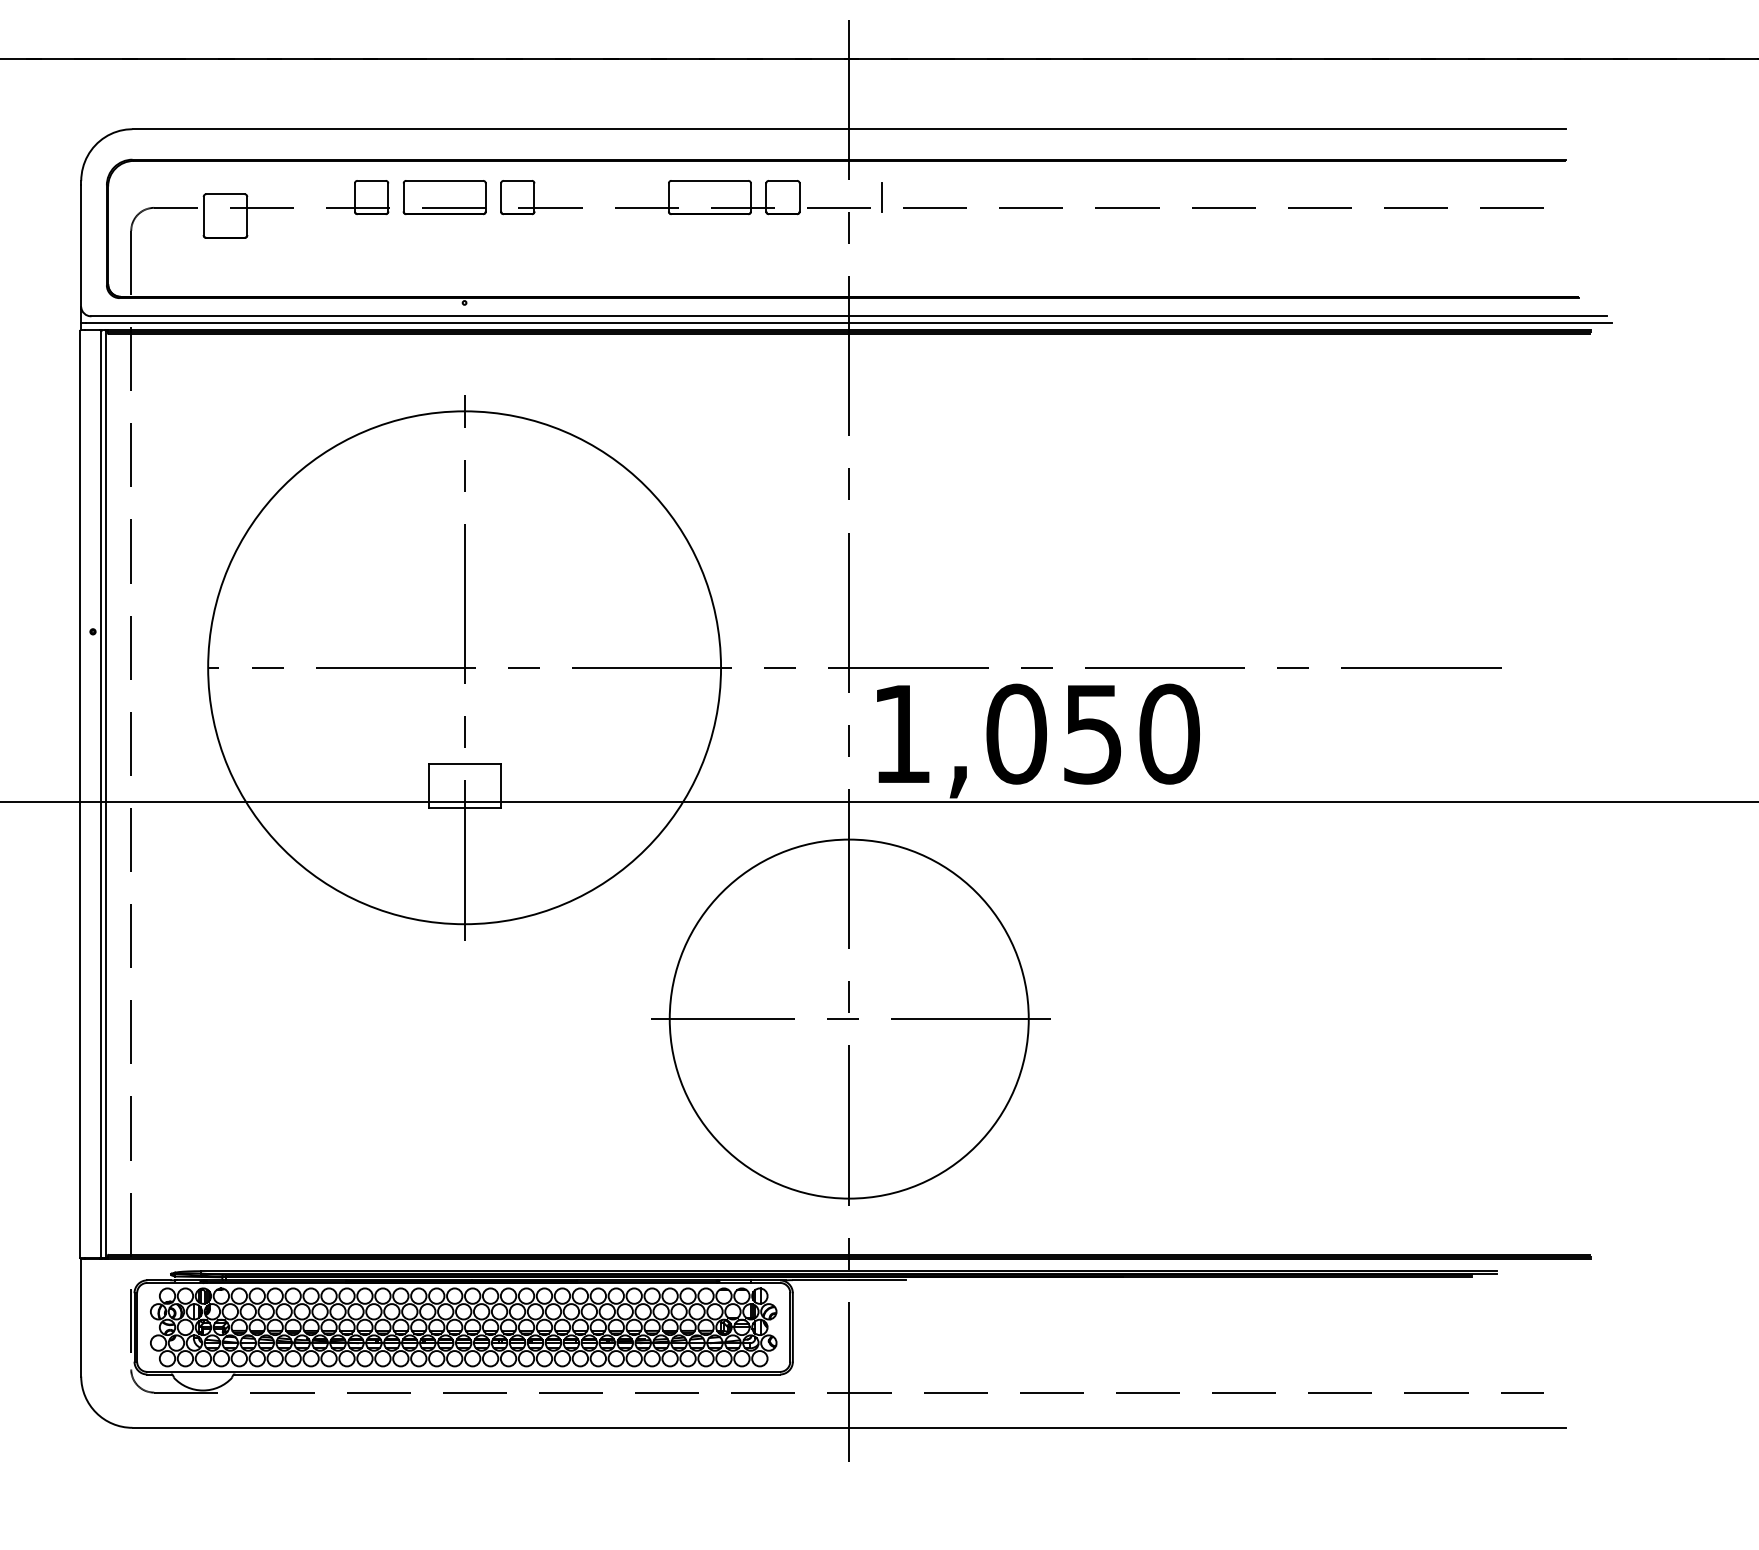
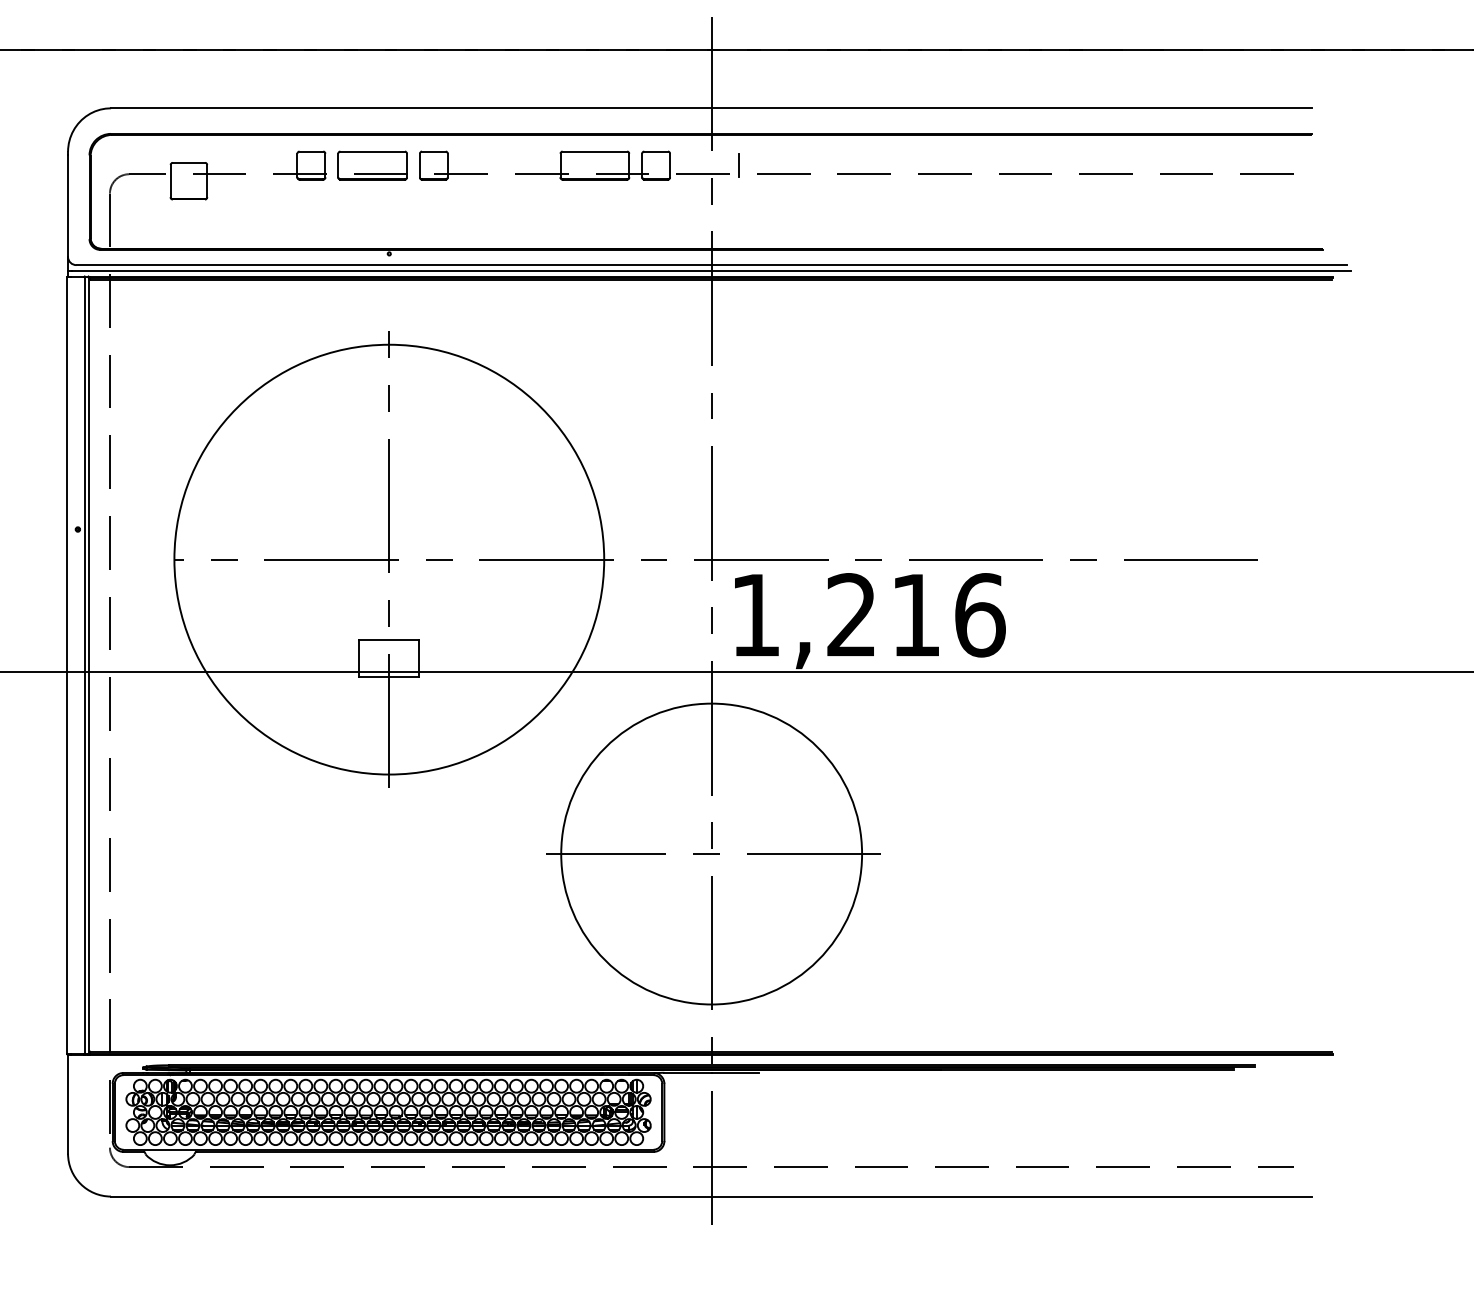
text: (1093, 733) -> (916, 614), 1,050 -> 1,216

